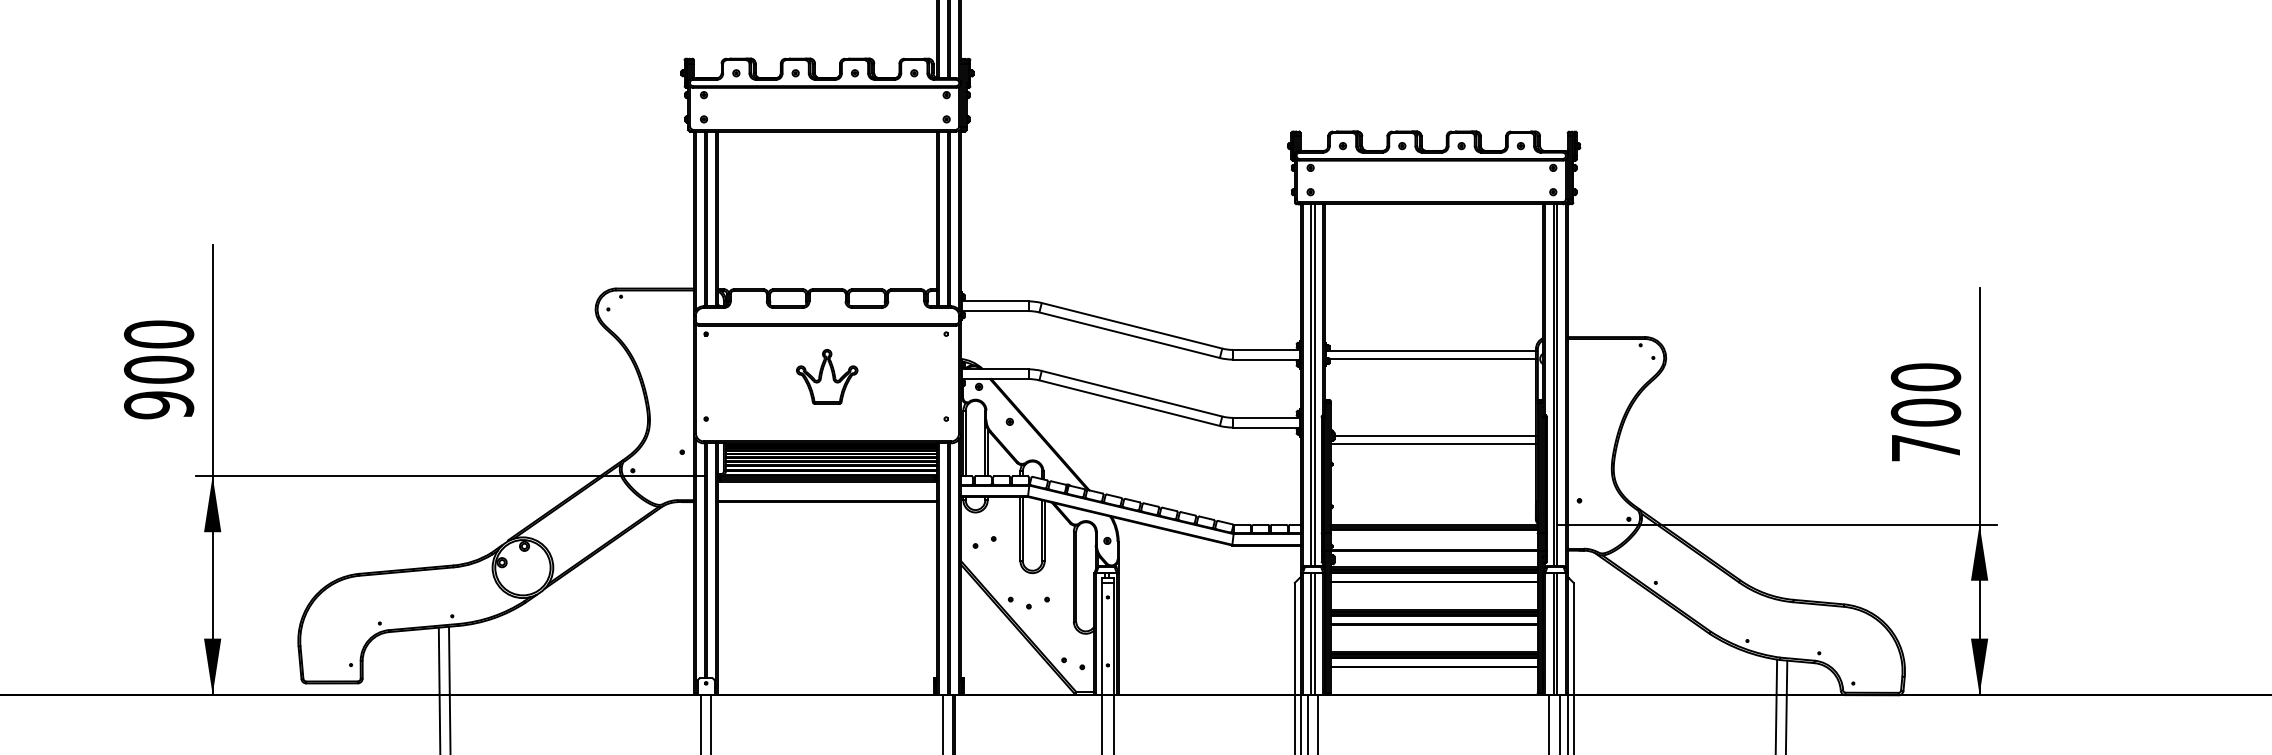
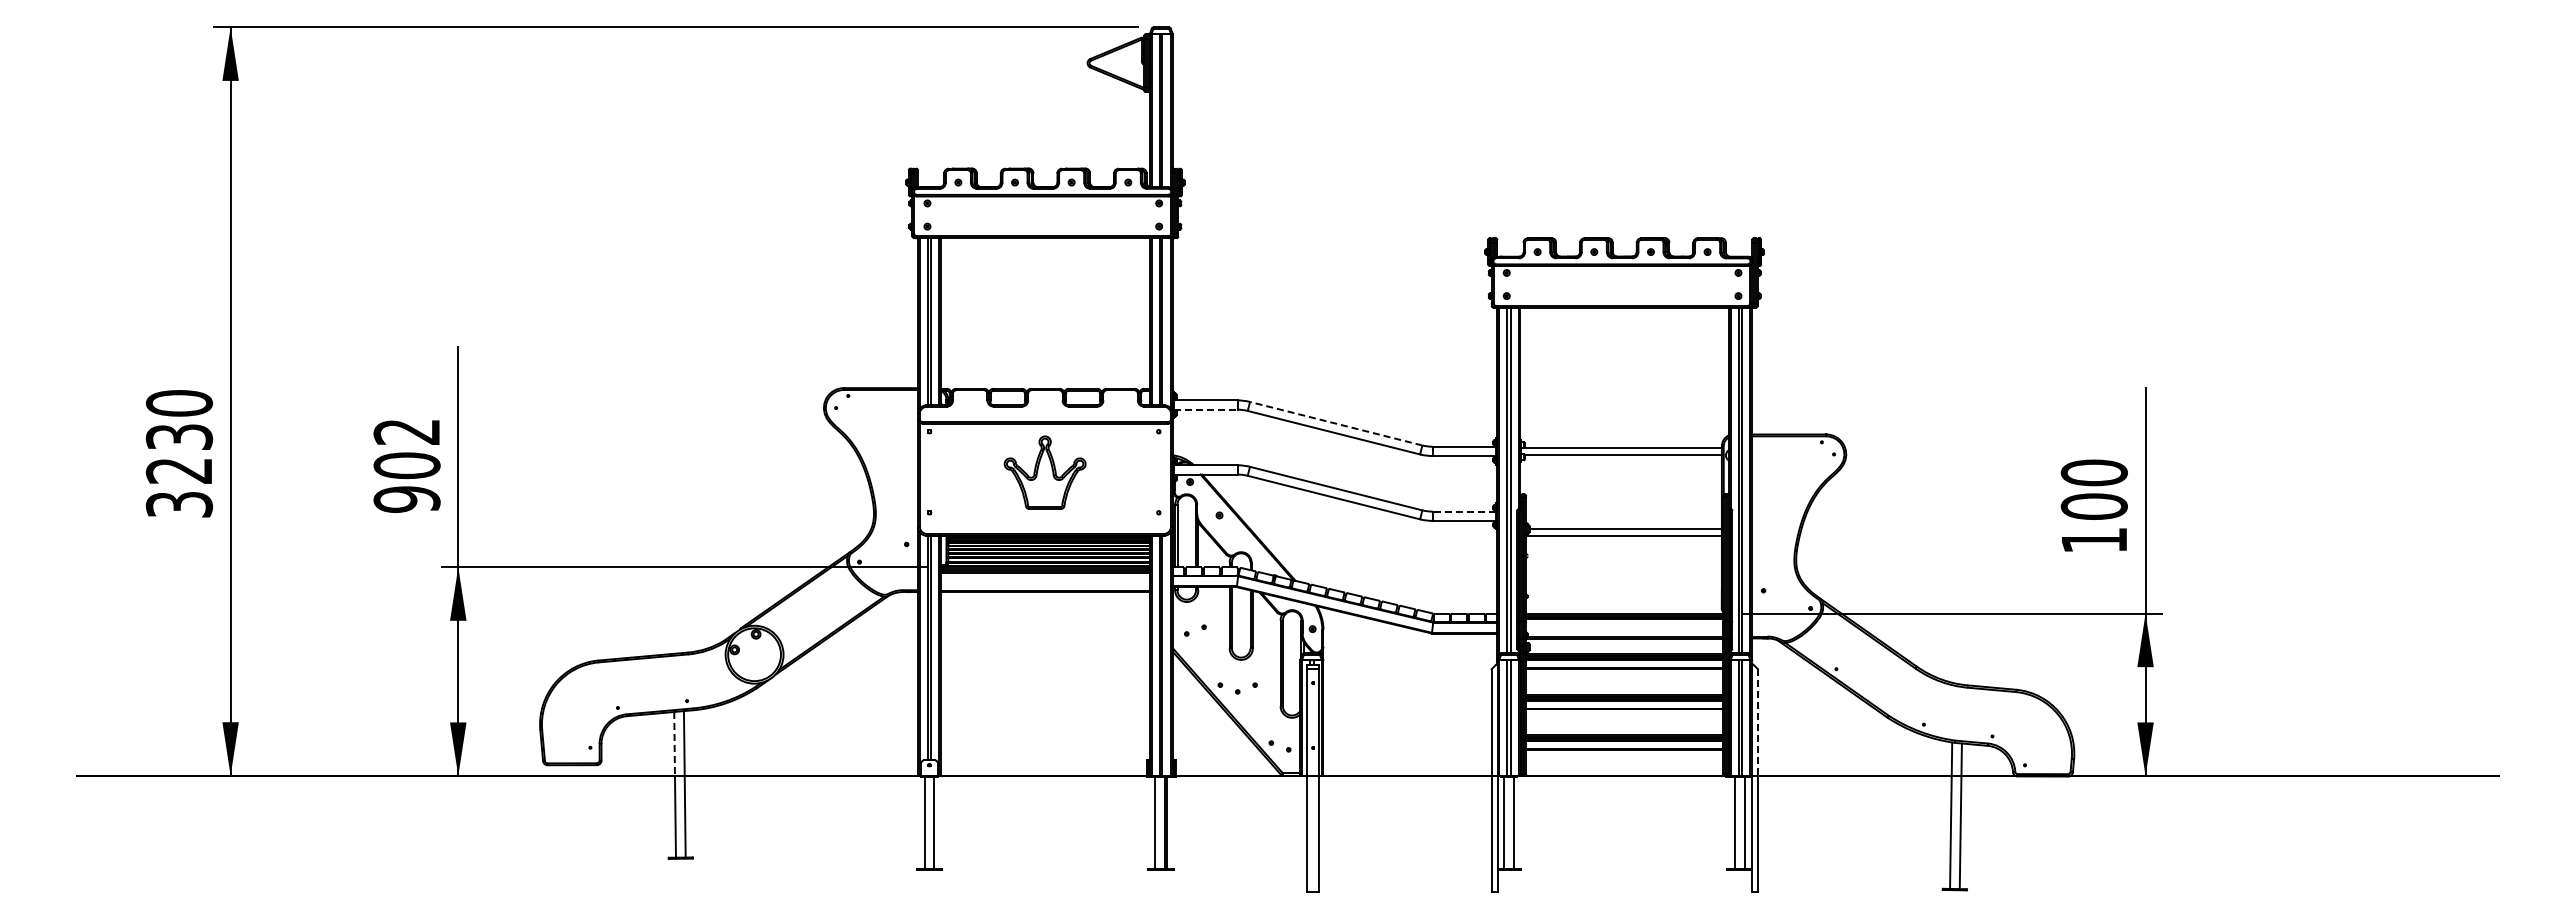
line: (995, 310) -> (1205, 409), solid -> dashed
line: (1132, 325) -> (1336, 423), solid -> dashed
text: (158, 333) -> (406, 431), 900 -> 902
part: (826, 376) -> (1044, 472), size x1.4
line: (1266, 417) -> (1464, 511), solid -> dashed
text: (1926, 448) -> (2094, 540), 700 -> 100
line: (1573, 638) -> (1757, 722), solid -> dashed
line: (439, 660) -> (674, 743), solid -> dashed

